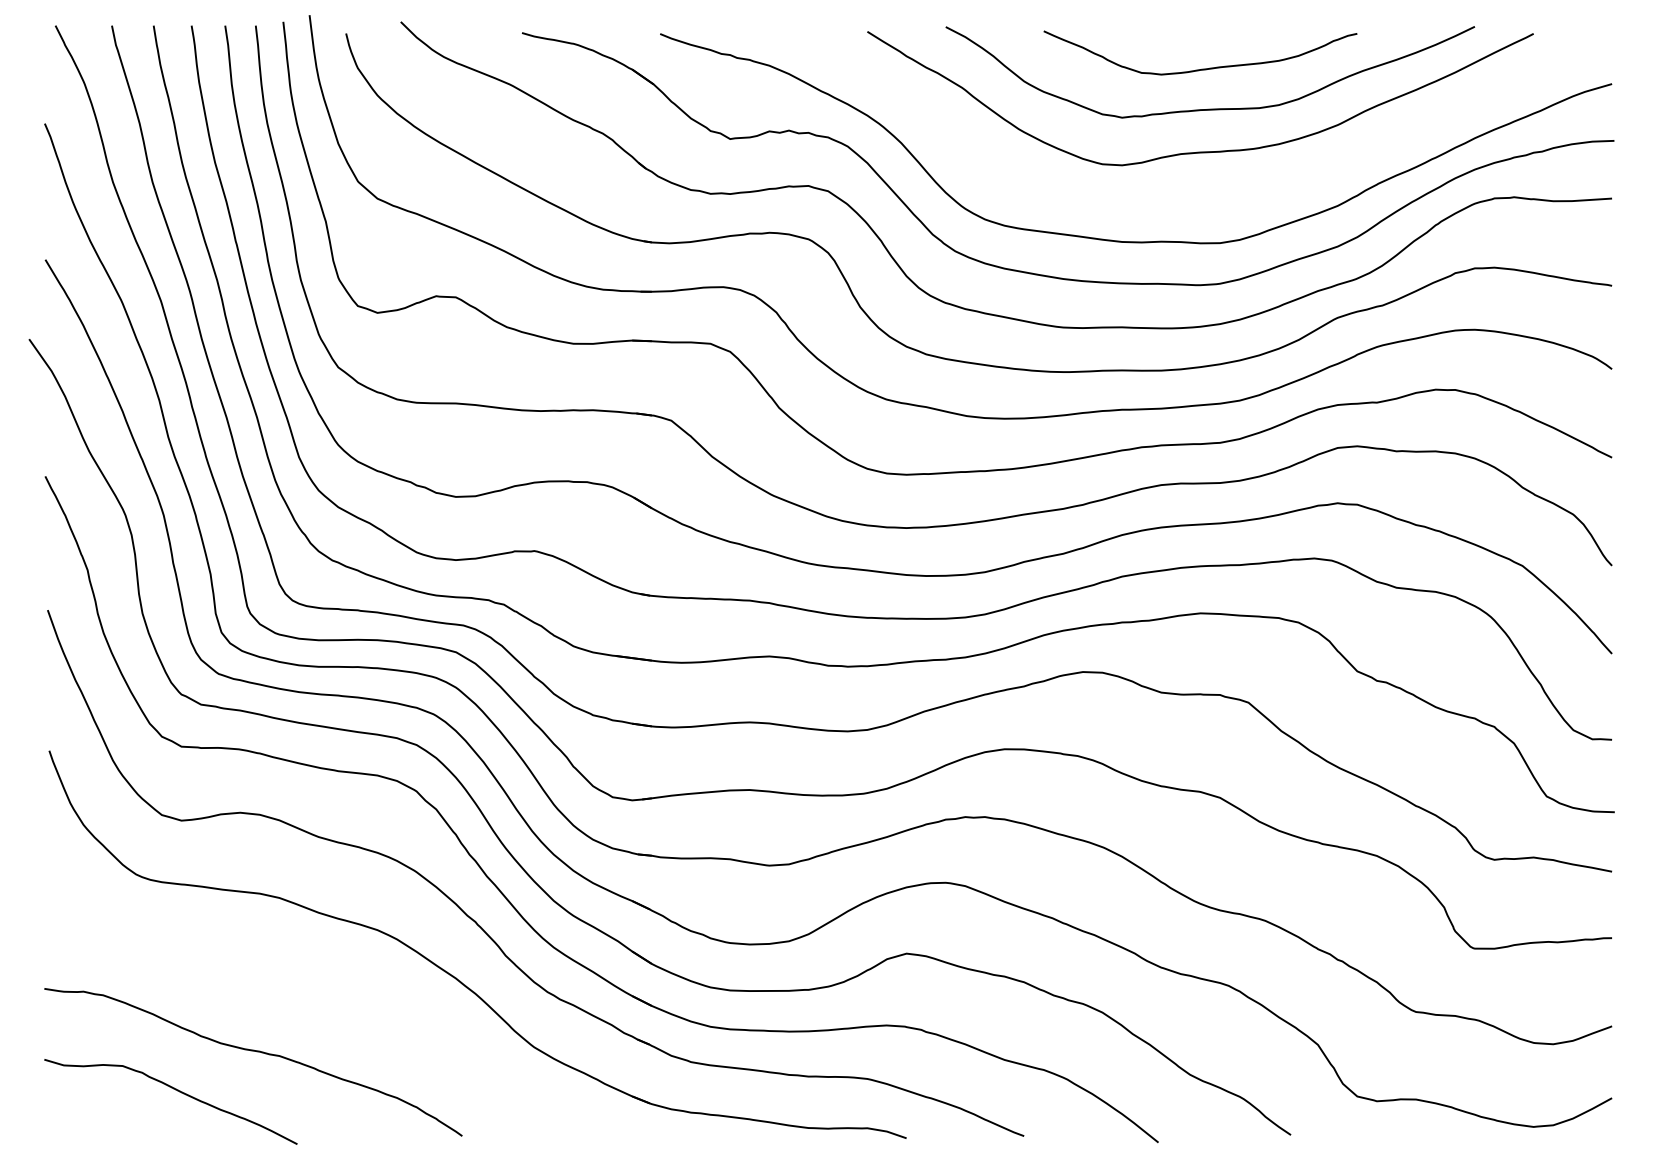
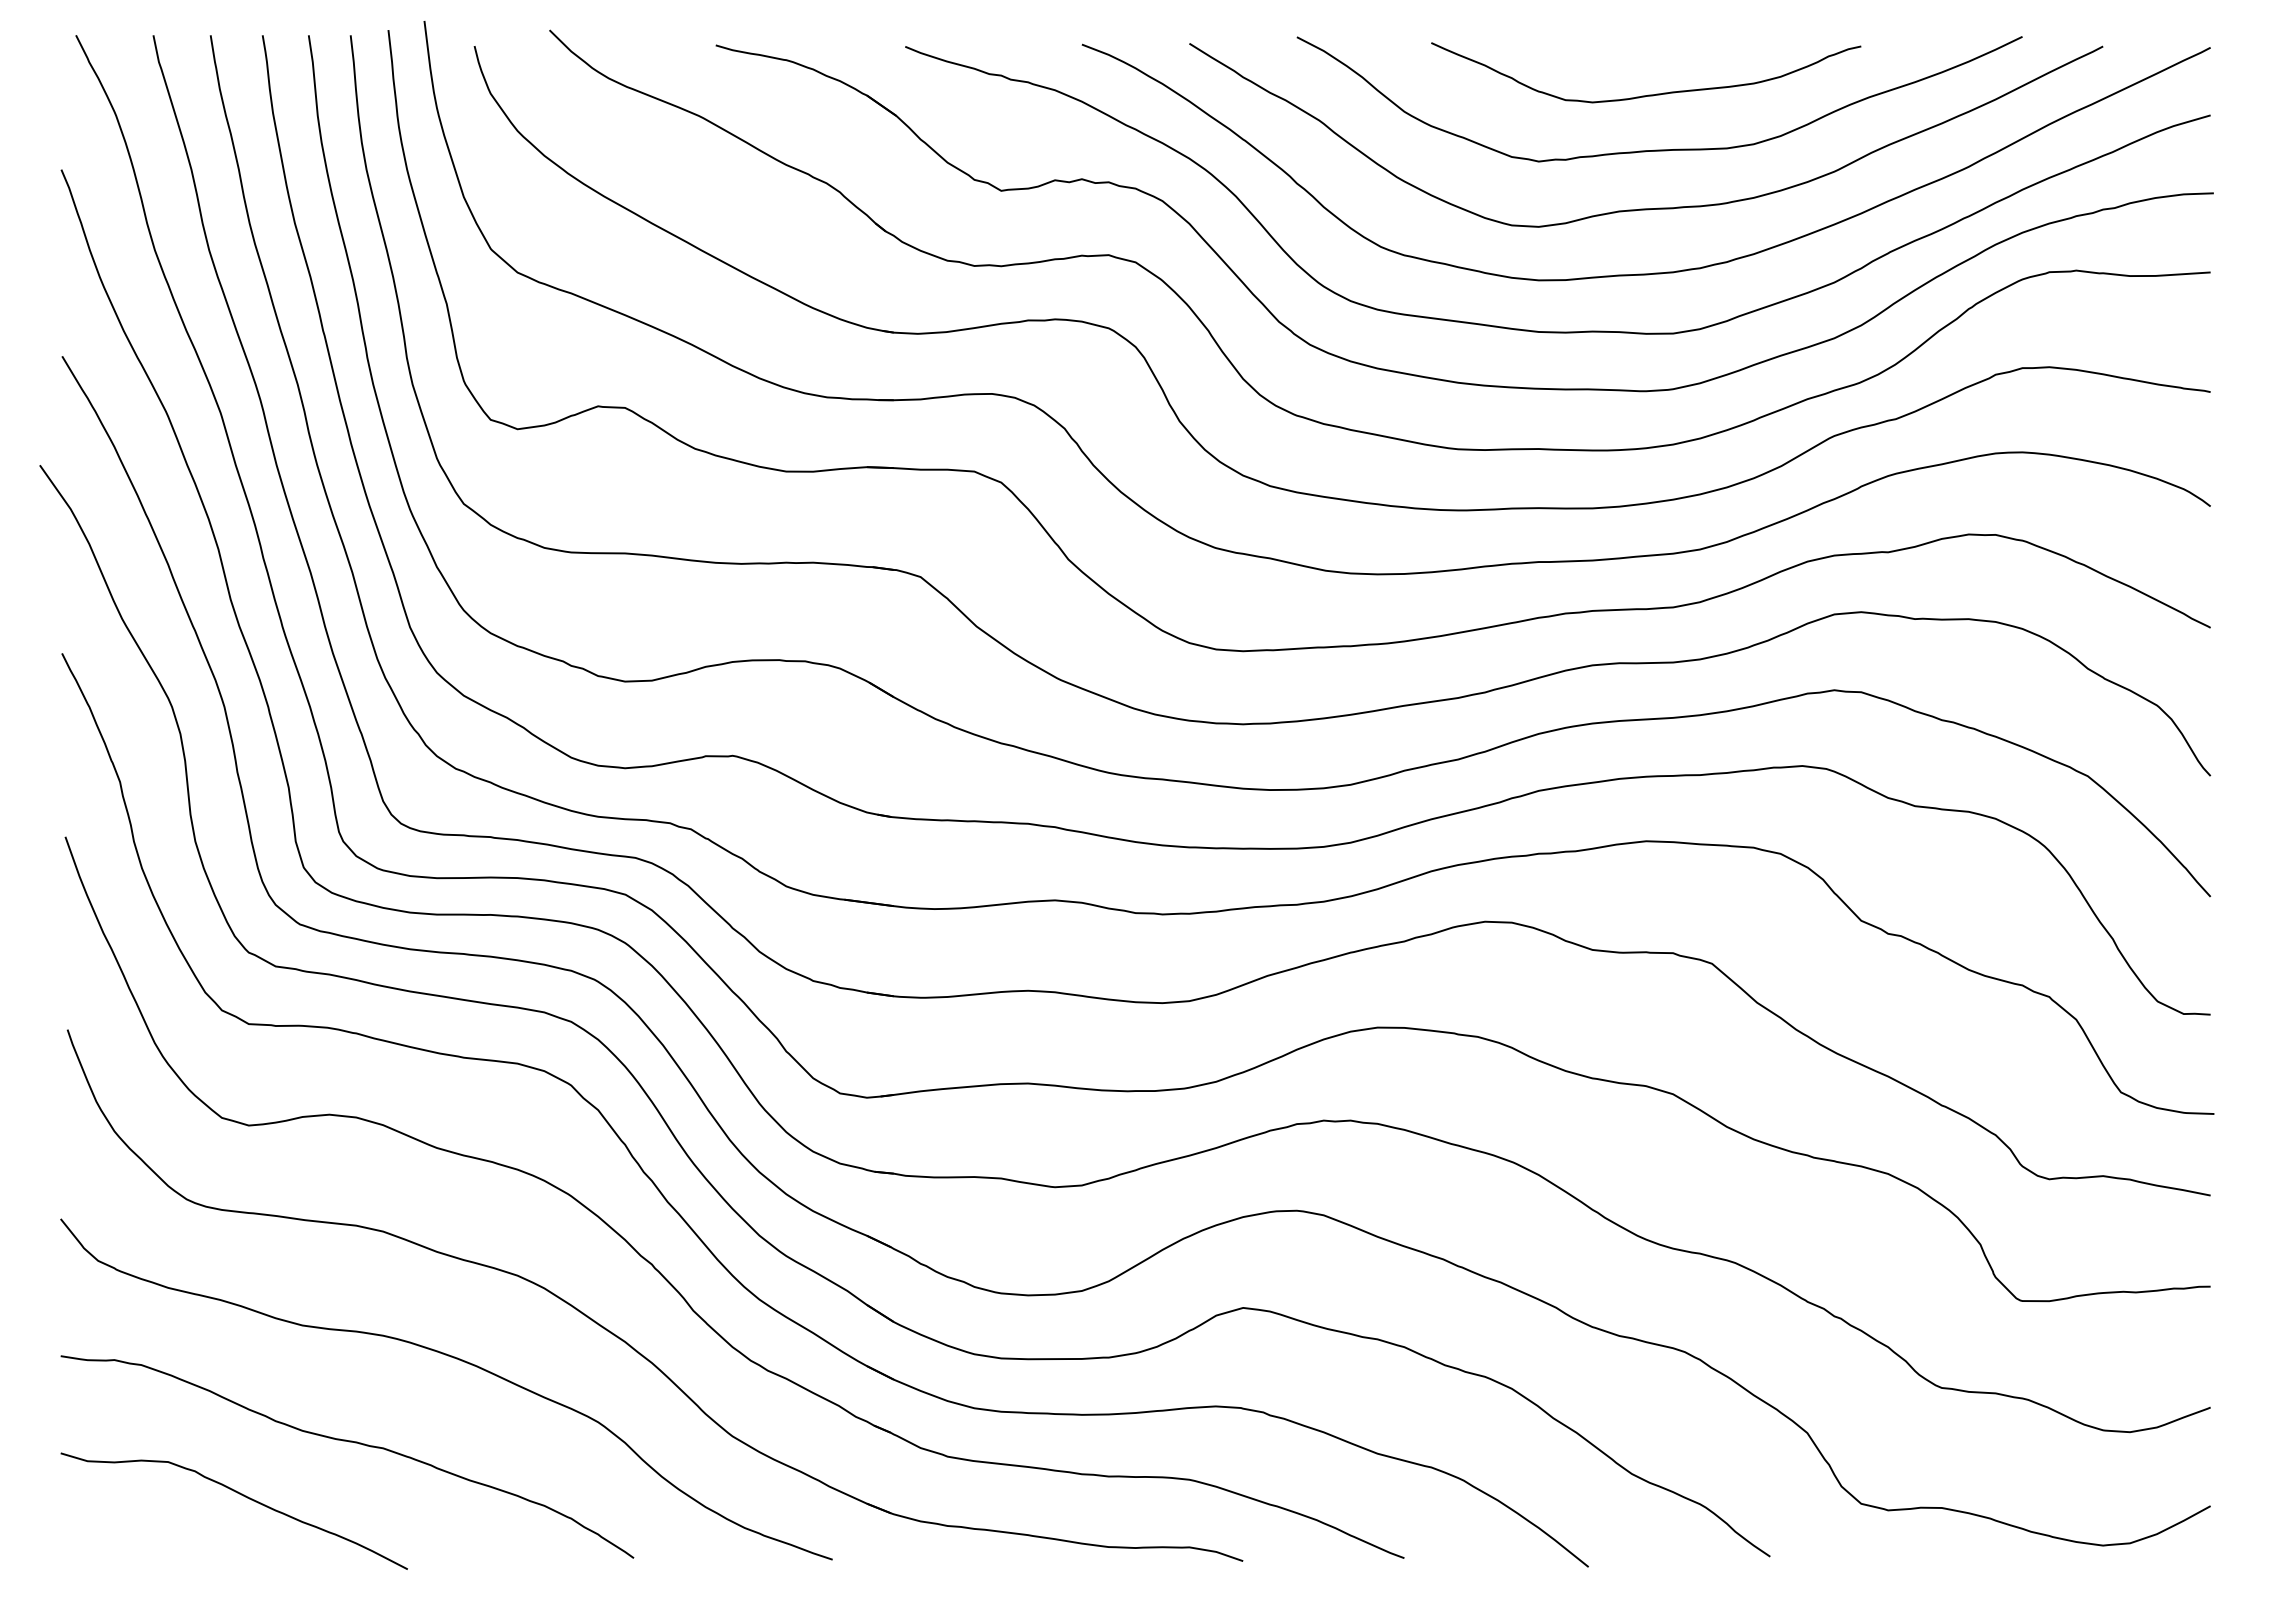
curve: (1206, 198) -> (1654, 272), added
curve: (332, 991) -> (456, 1359), added

